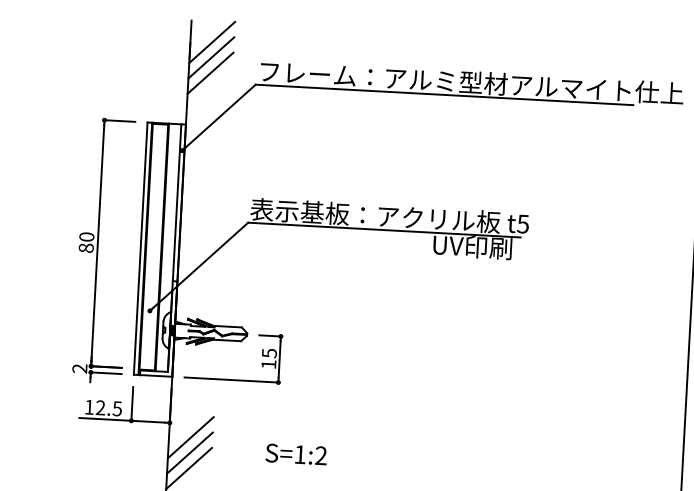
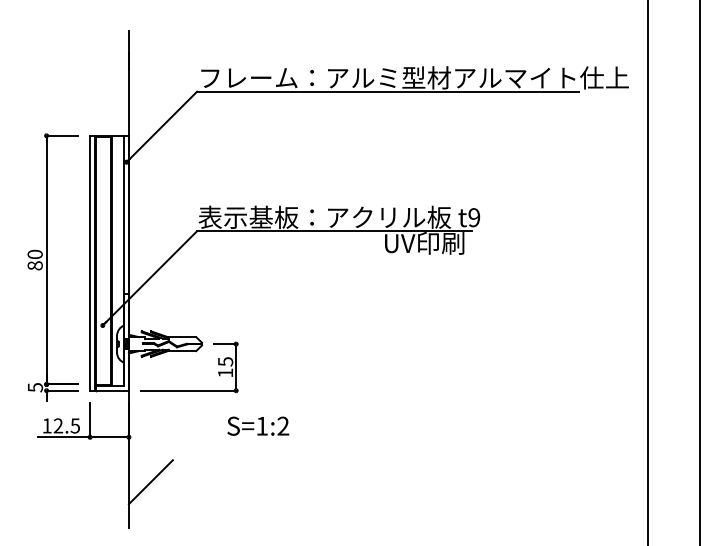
line: (211, 42) -> (150, 51), removed
line: (210, 58) -> (150, 67), removed
line: (210, 73) -> (150, 82), removed
text: (523, 223) -> (474, 217), t5 -> t9
text: (80, 368) -> (35, 387), 2 -> 5
line: (190, 438) -> (150, 451), removed
line: (189, 452) -> (150, 466), removed
text: (296, 453) -> (258, 425), moved

